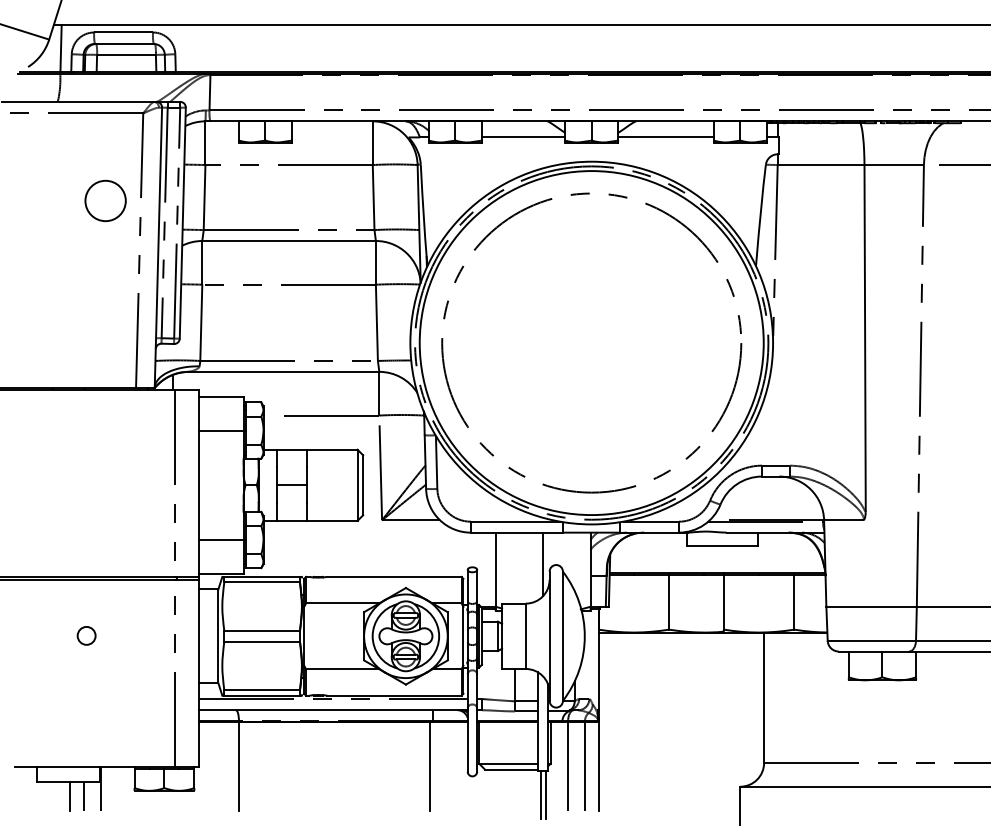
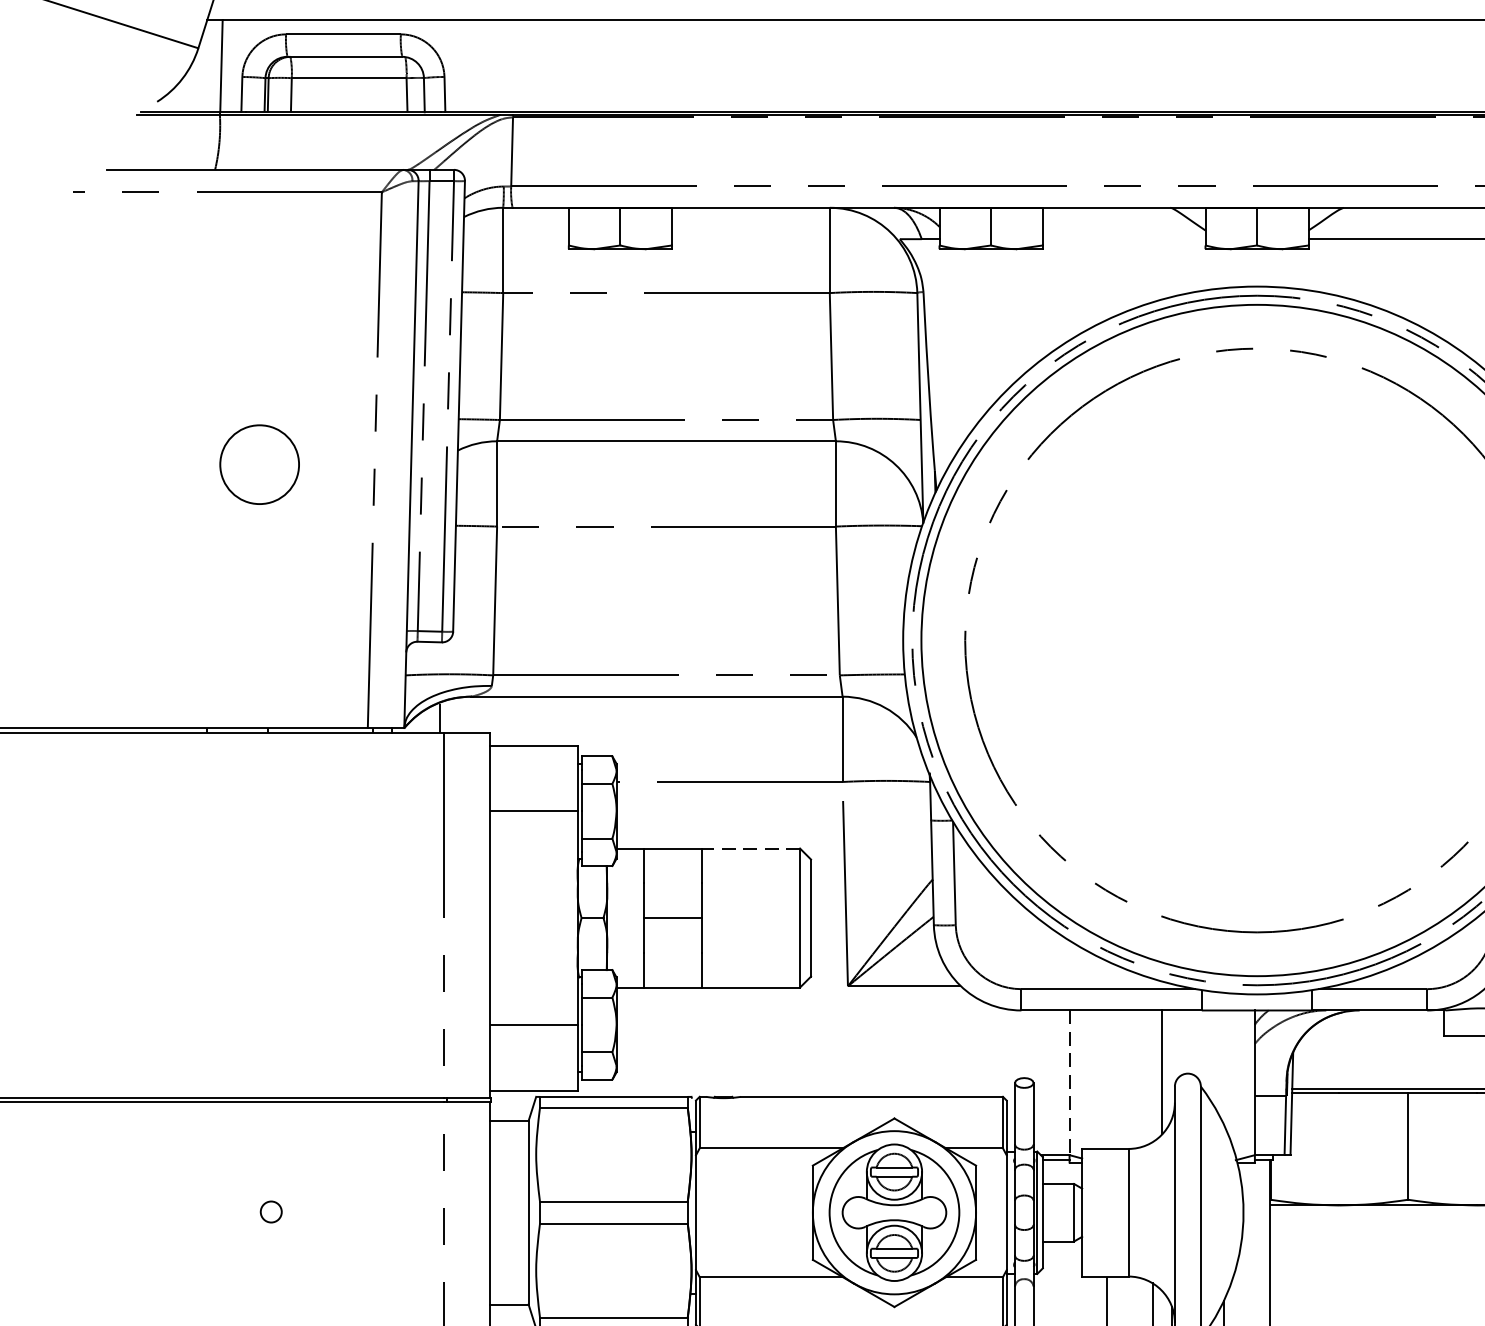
line: (523, 137) -> (1123, 239), removed
circle: (105, 200) -> (259, 463), moved
line: (331, 449) -> (749, 848), solid -> dashed
line: (495, 570) -> (1069, 1084), solid -> dashed
circle: (86, 635) -> (271, 1211), size x0.6

